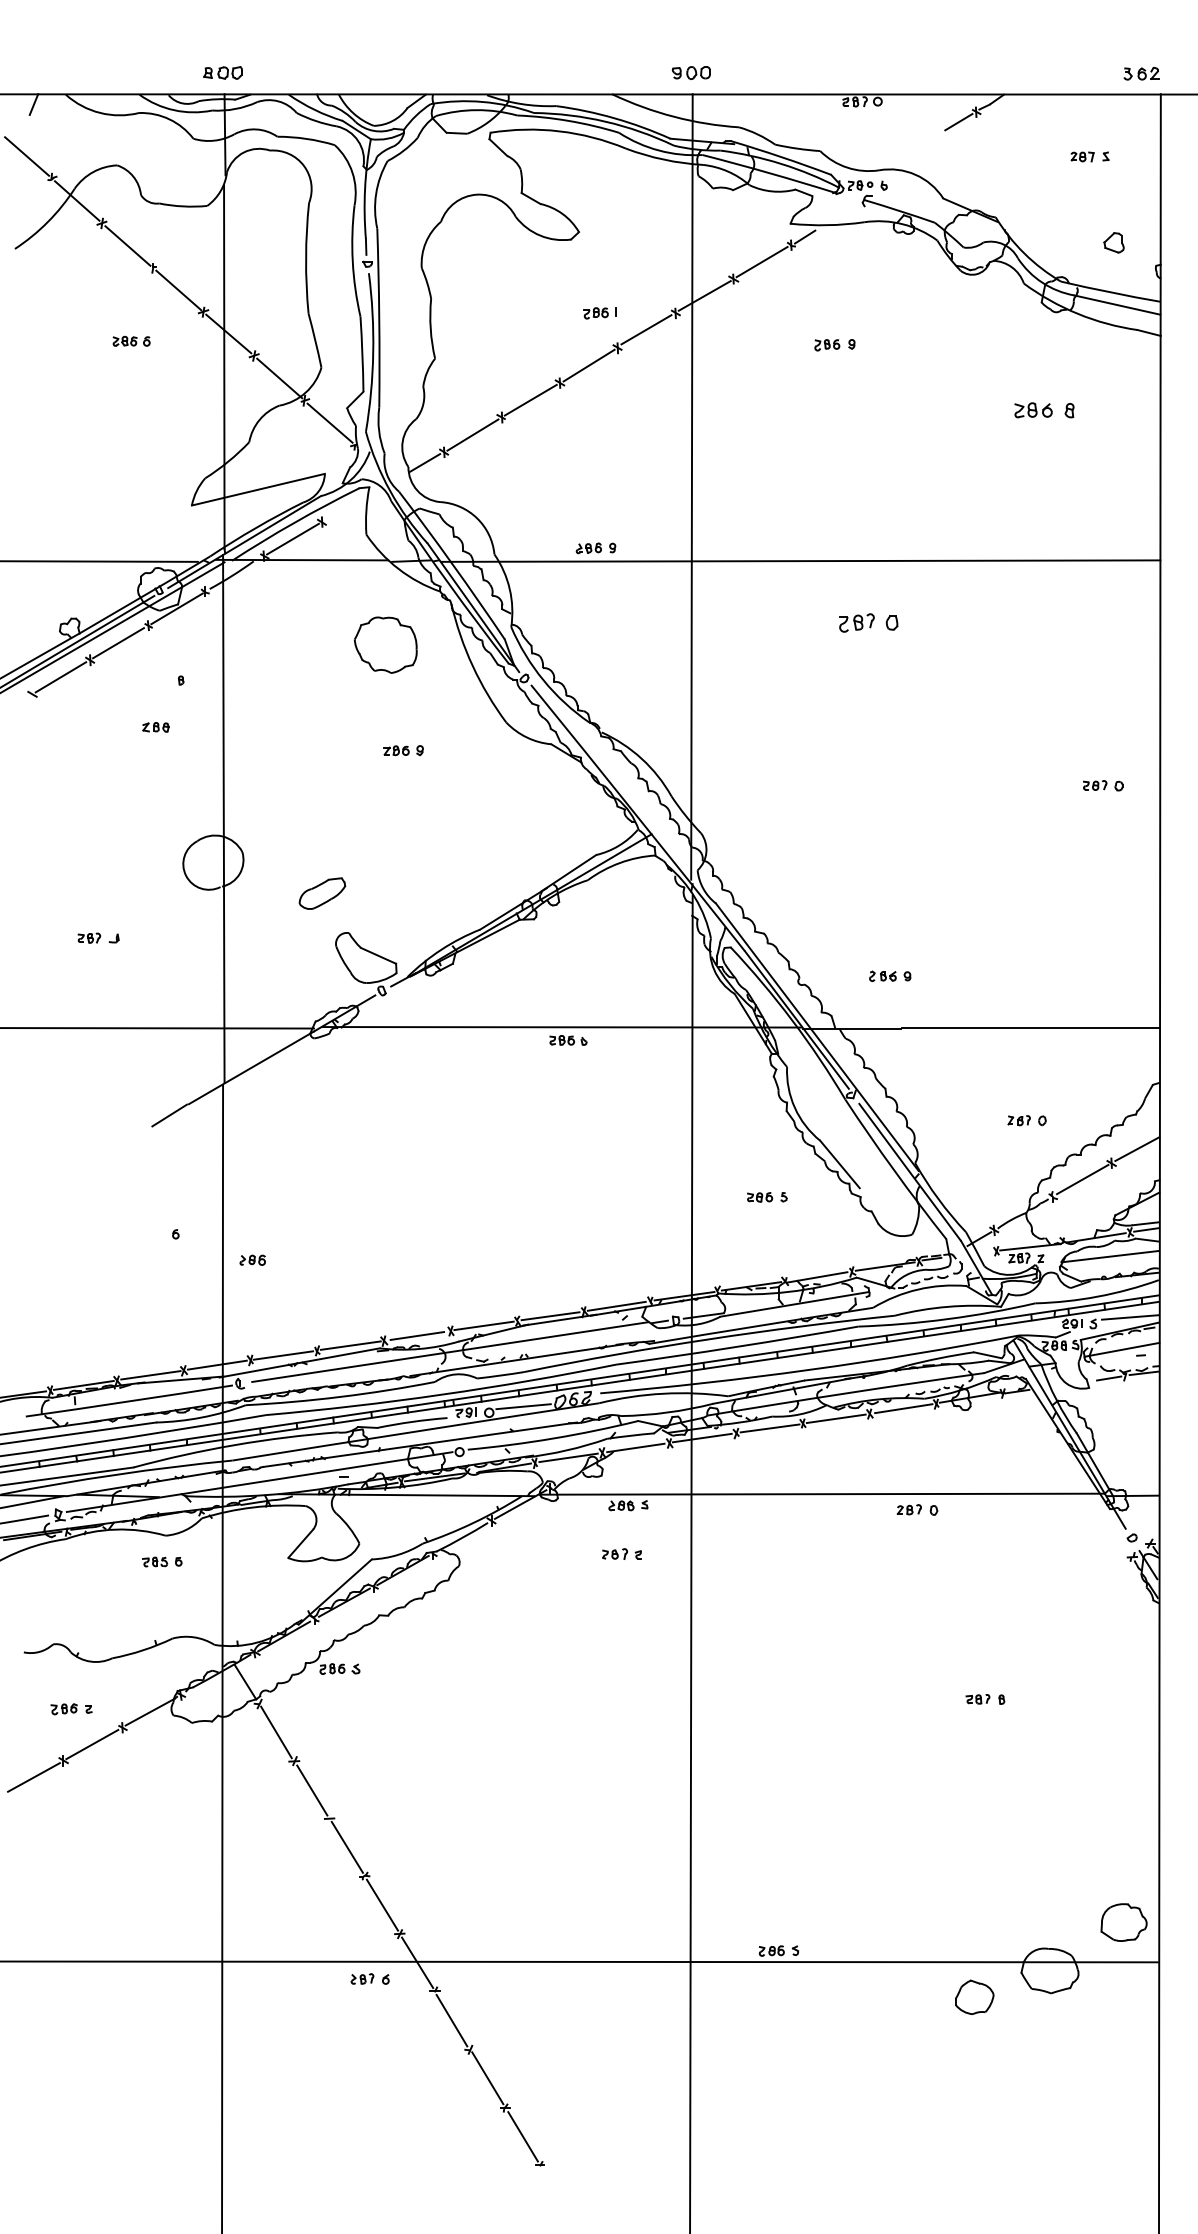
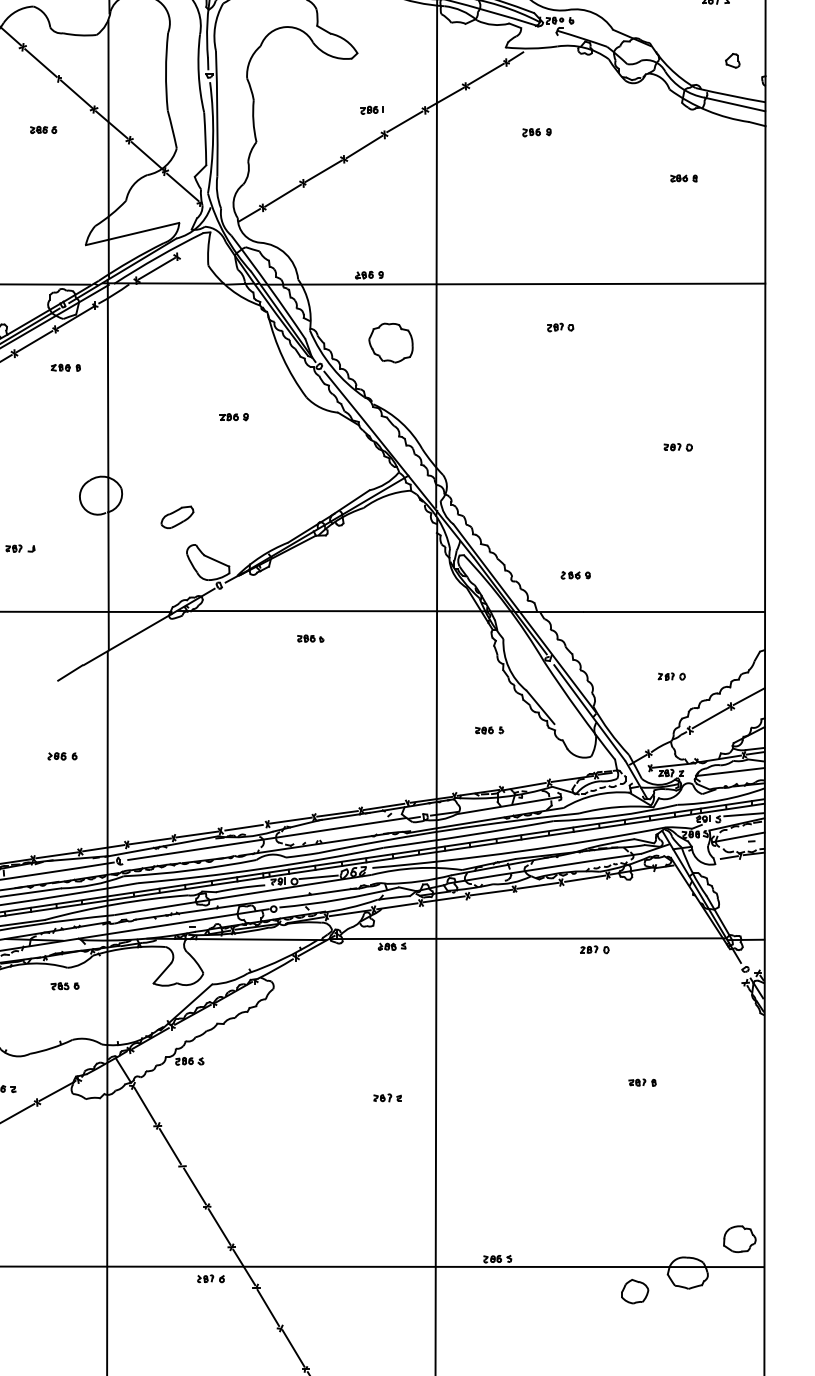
part: (1044, 410) -> (684, 178), size x0.62
part: (868, 622) -> (560, 327), size x0.62
part: (385, 644) -> (390, 342), moved
part: (155, 727) -> (60, 367), moved
part: (1103, 785) -> (678, 447), moved
part: (568, 1040) -> (310, 638), moved
part: (252, 1259) -> (56, 755), moved
part: (621, 1553) -> (387, 1097), moved

